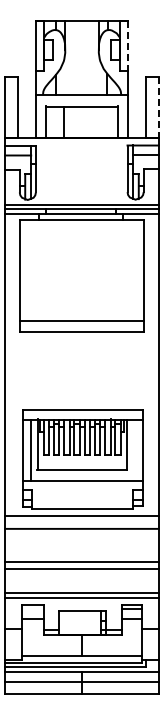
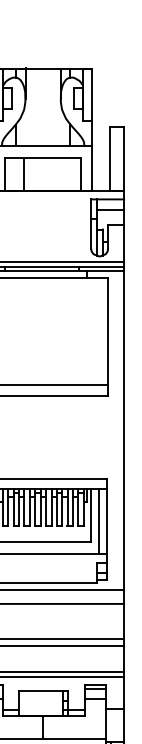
line: (127, 46) -> (91, 94), dashed -> solid
line: (158, 107) -> (123, 159), dashed -> solid
line: (134, 450) -> (98, 521), added

